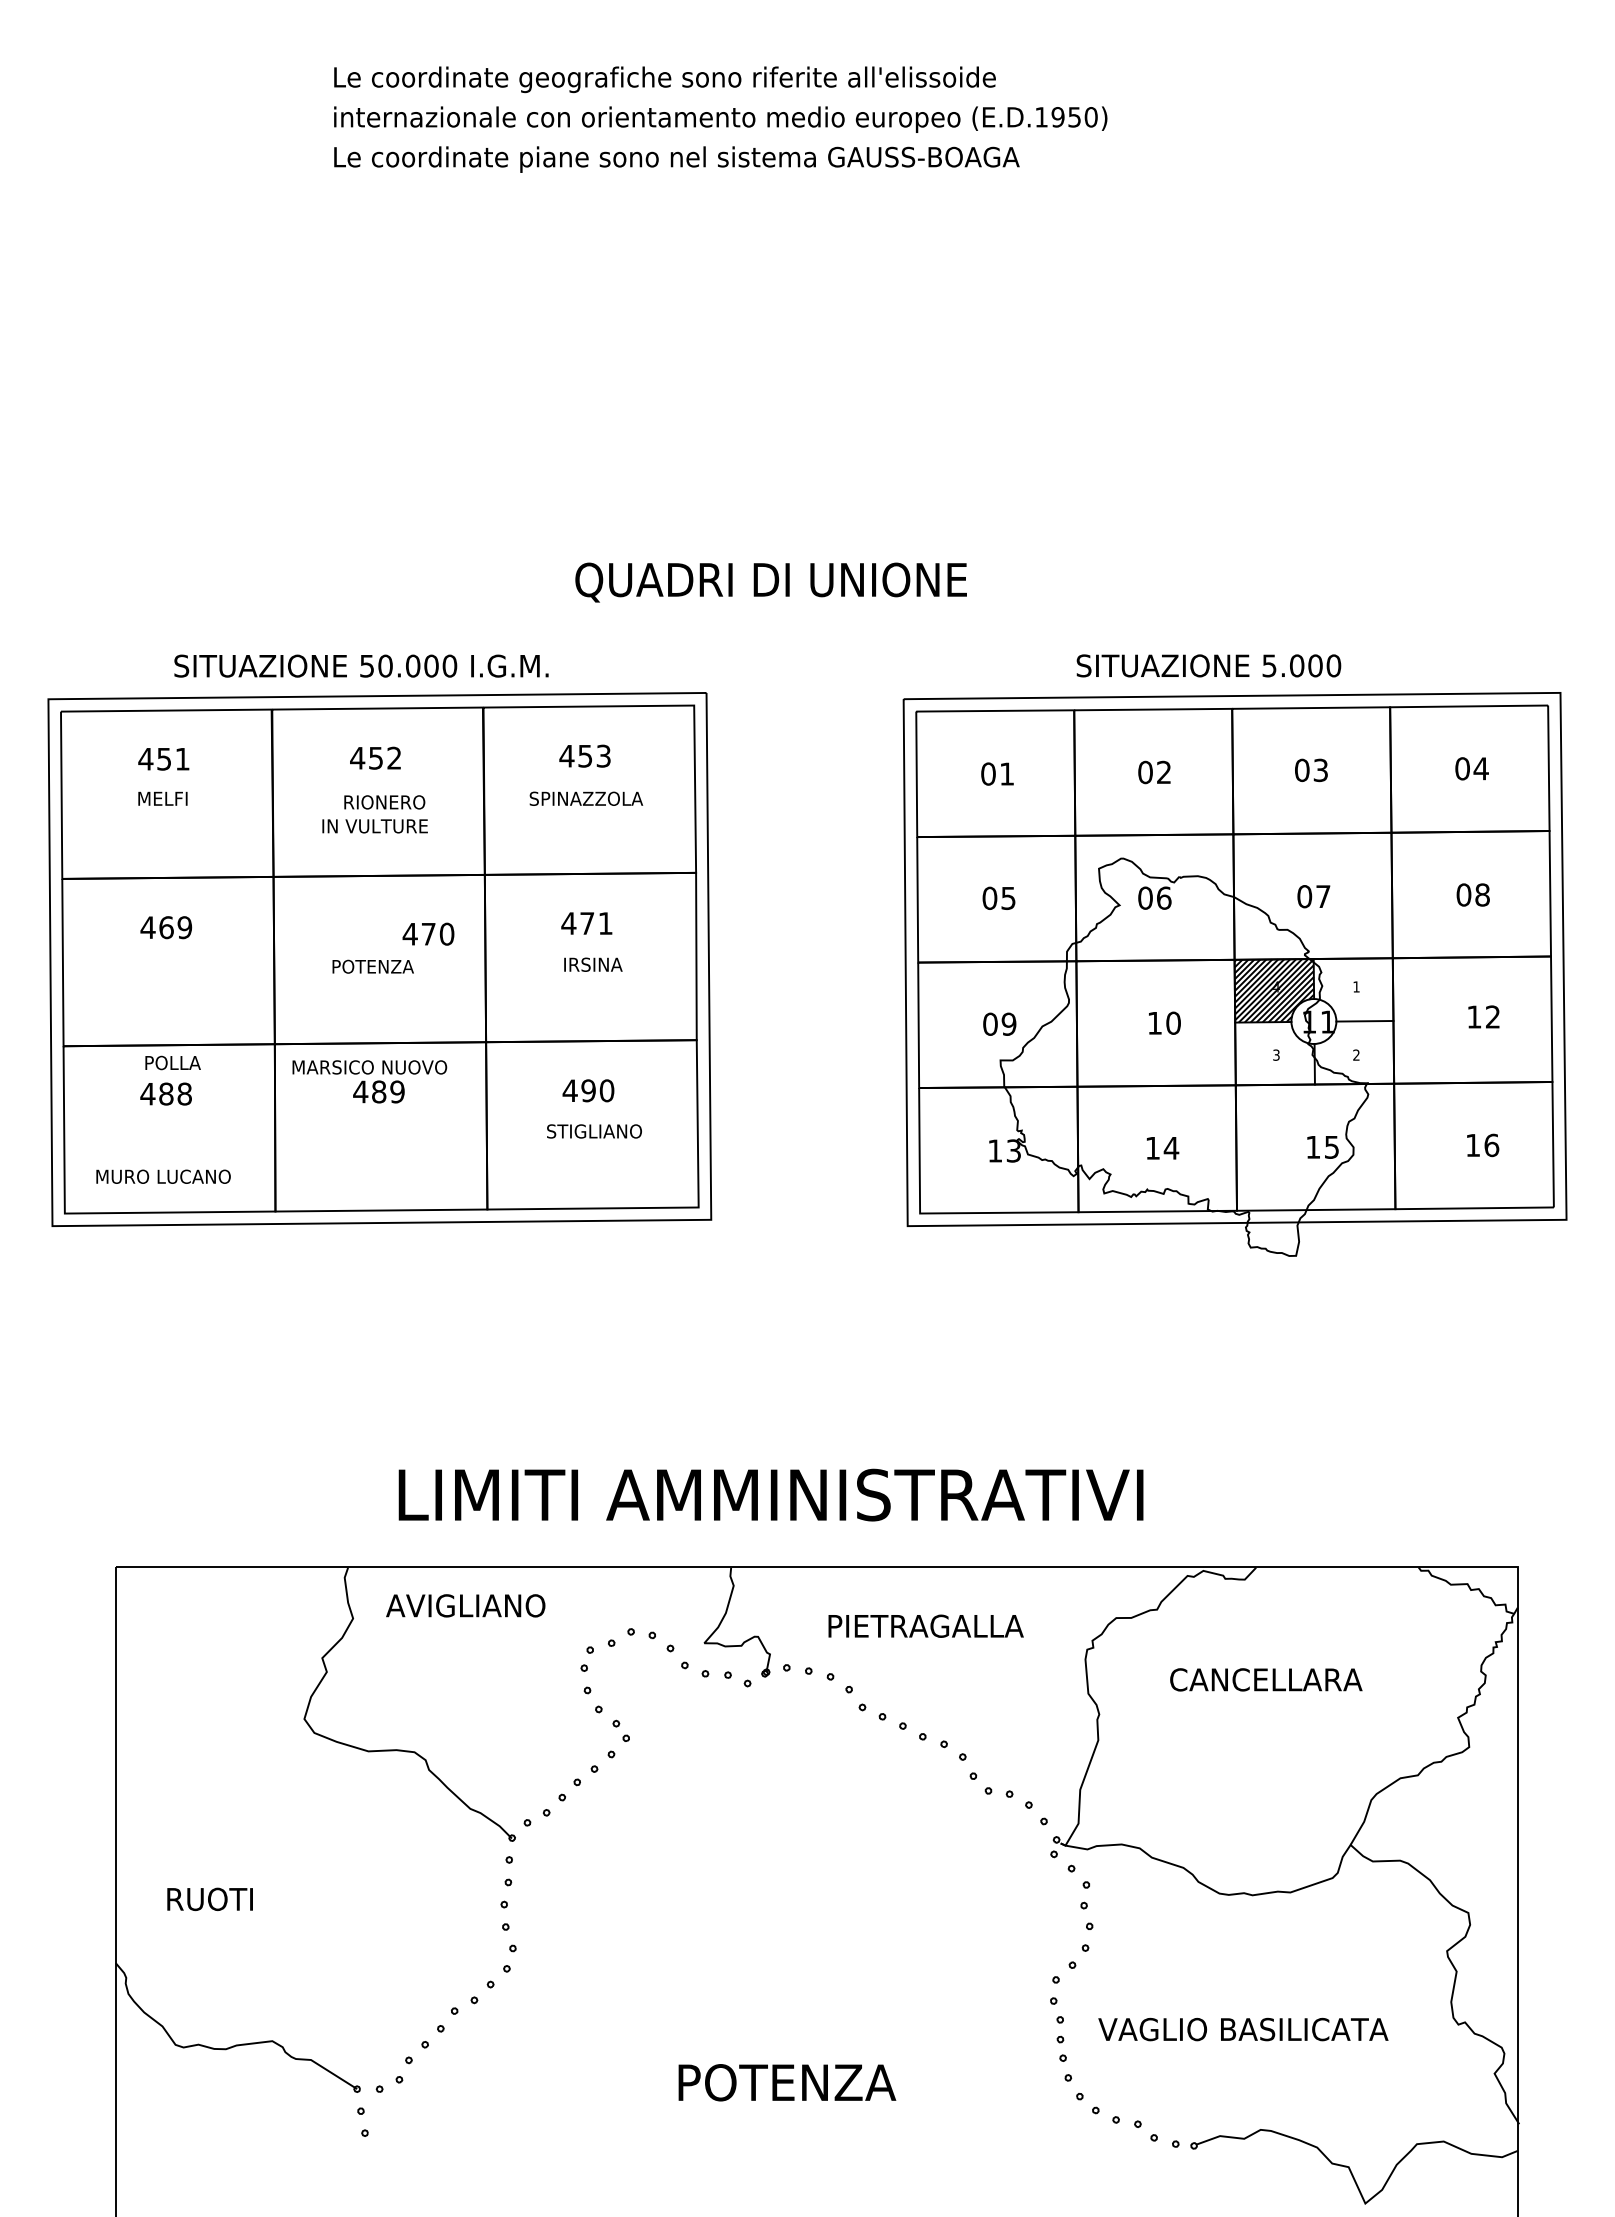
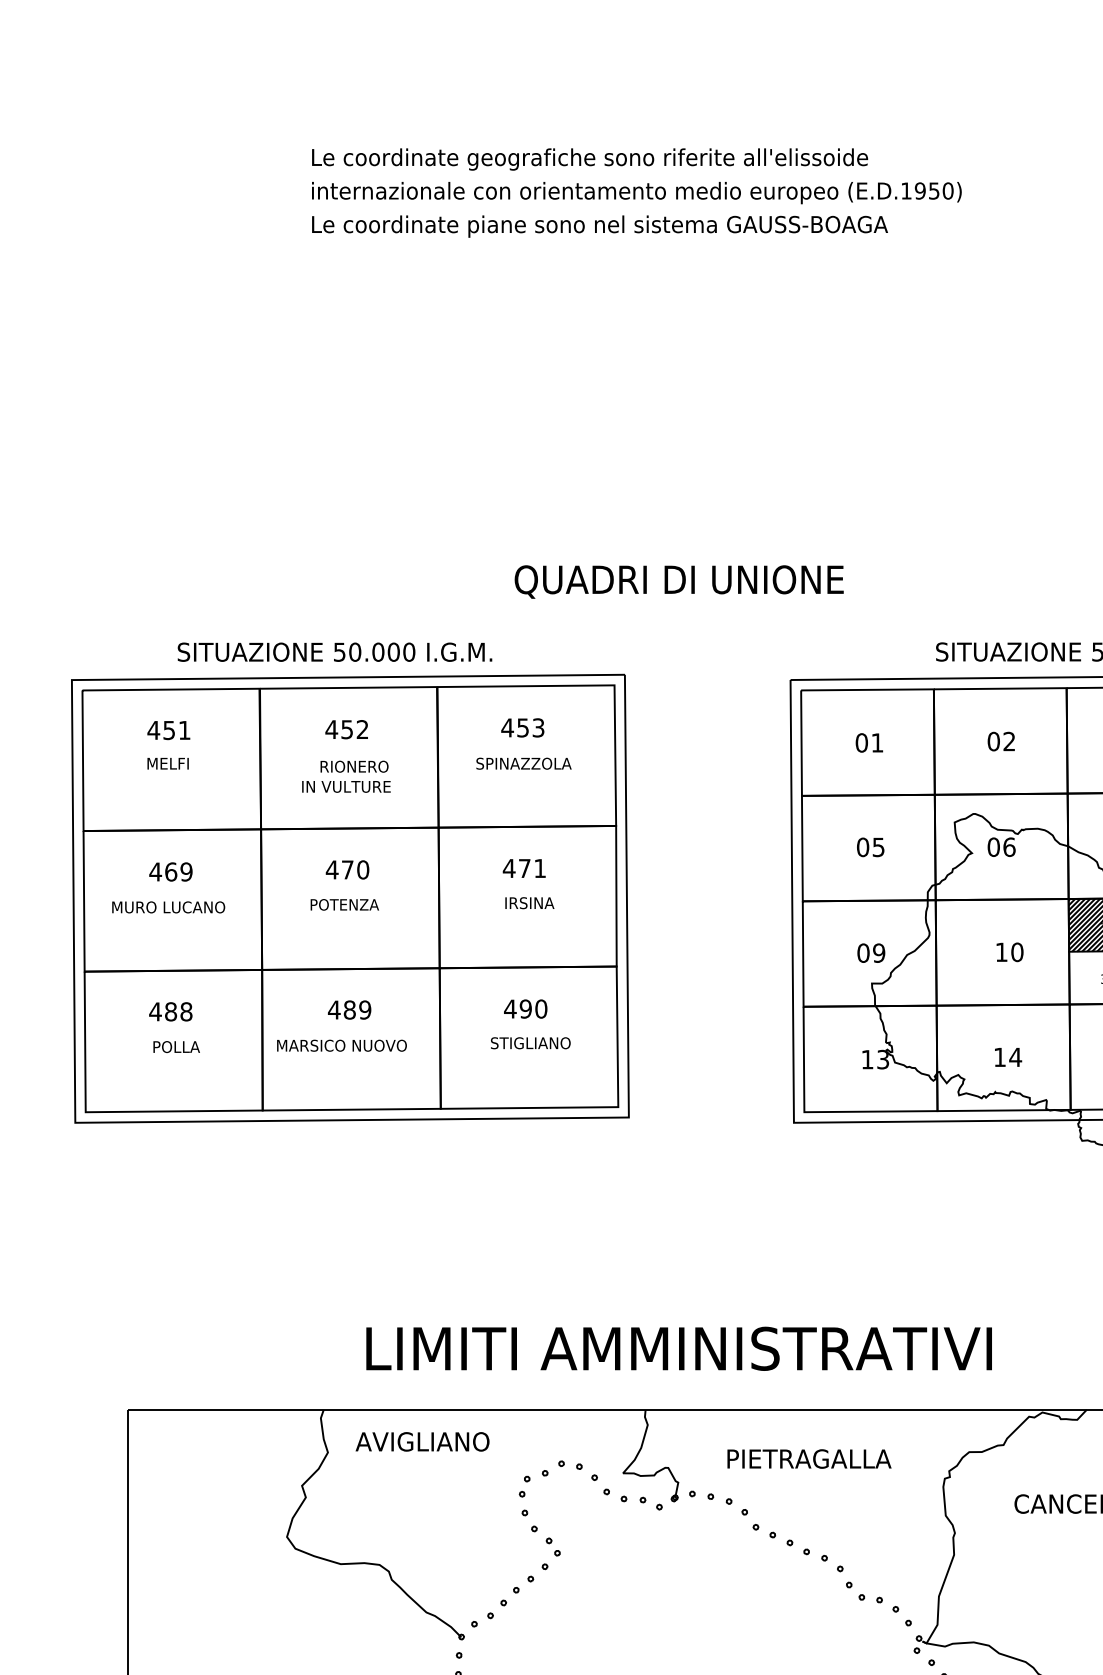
text: (428, 933) -> (347, 869), moved
text: (172, 1062) -> (176, 1046), moved
text: (369, 1067) -> (341, 1045), moved
text: (163, 1176) -> (168, 907), moved

